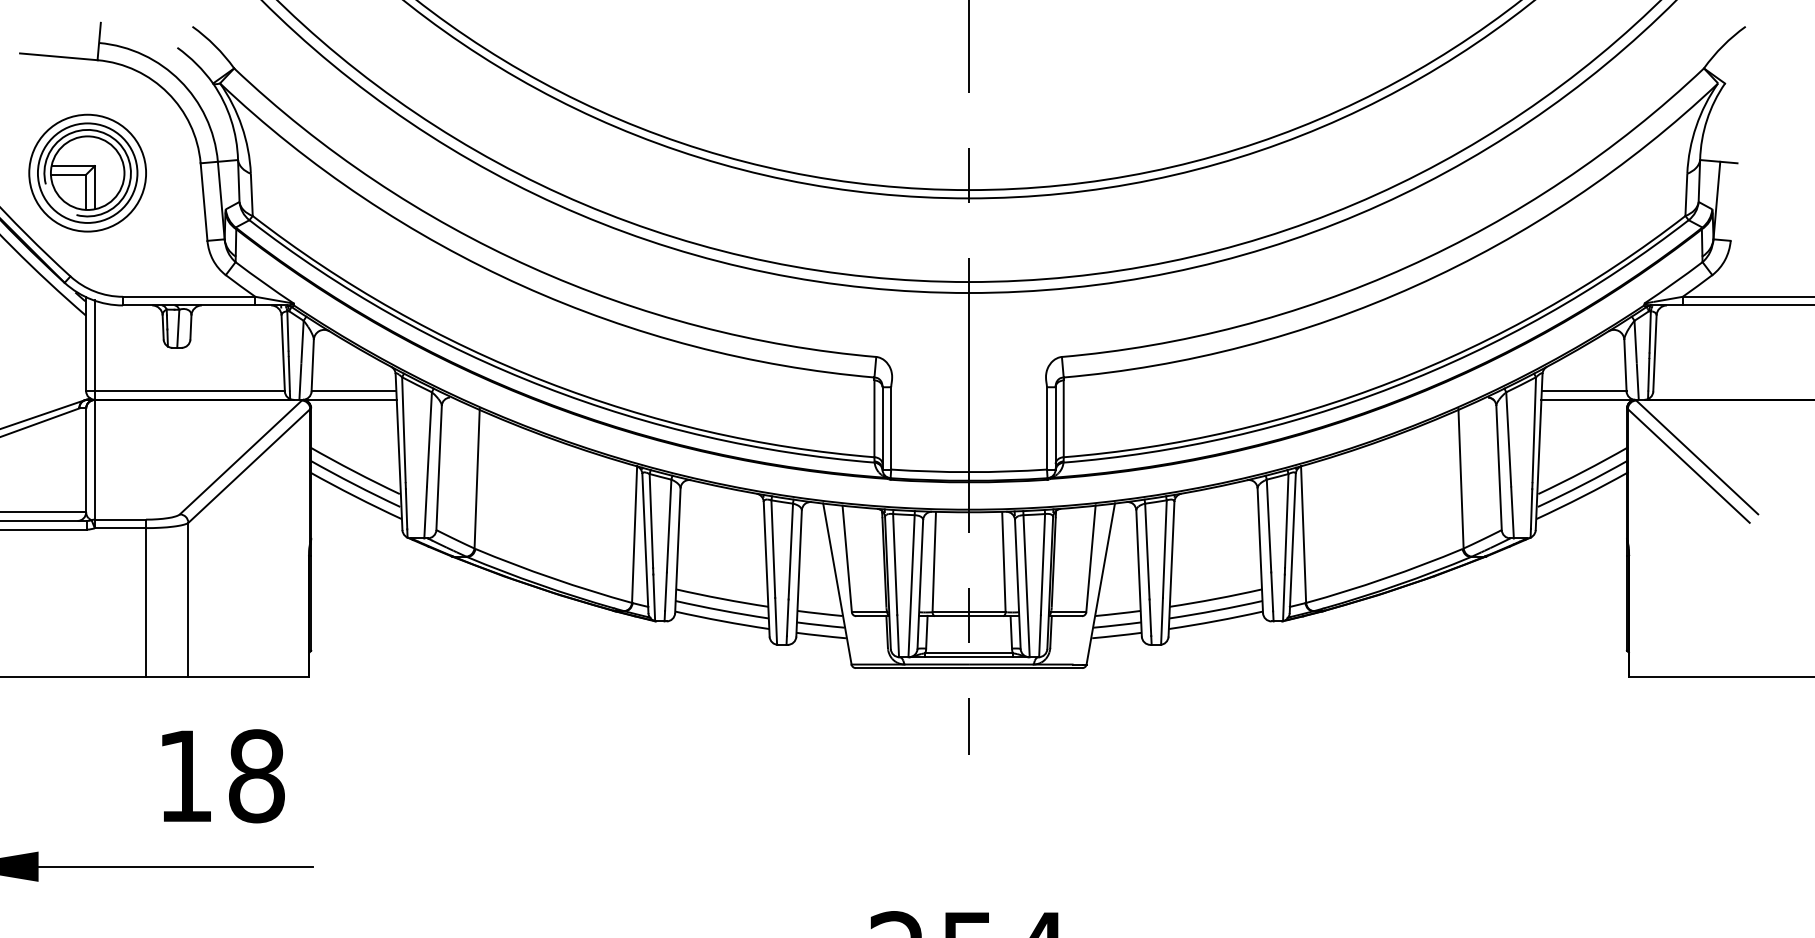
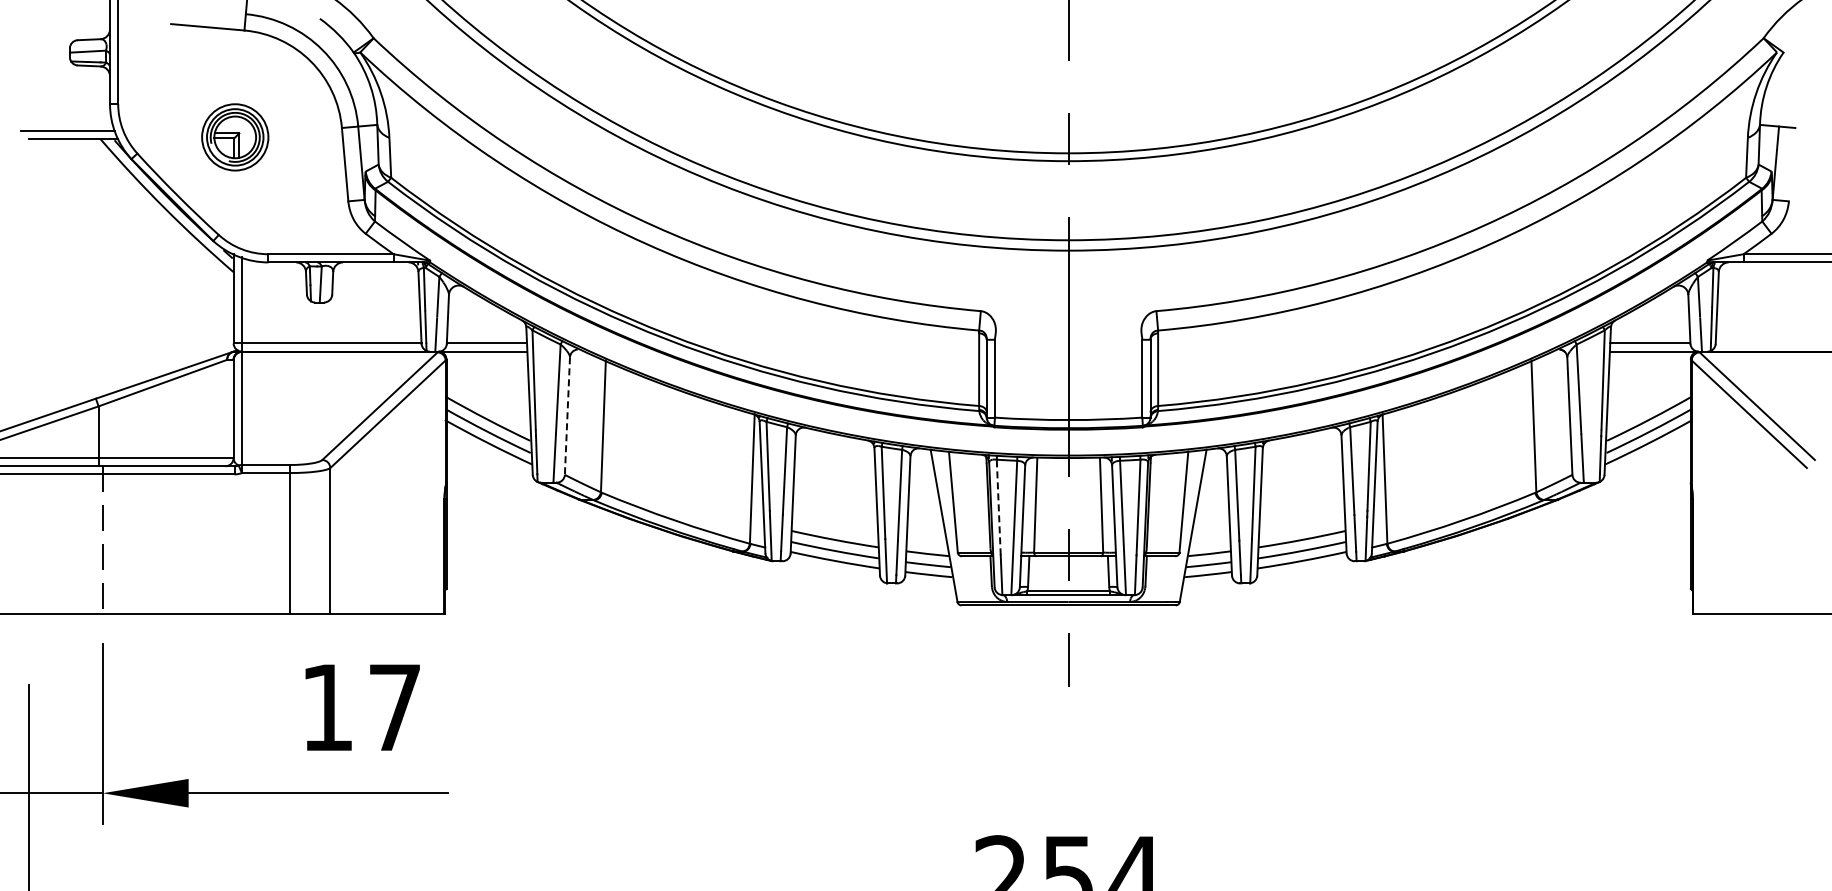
part: (88, 173) -> (235, 137), size x0.6
line: (439, 468) -> (567, 416), solid -> dashed
line: (894, 564) -> (998, 507), solid -> dashed
text: (256, 776) -> (394, 707), 18 -> 17

